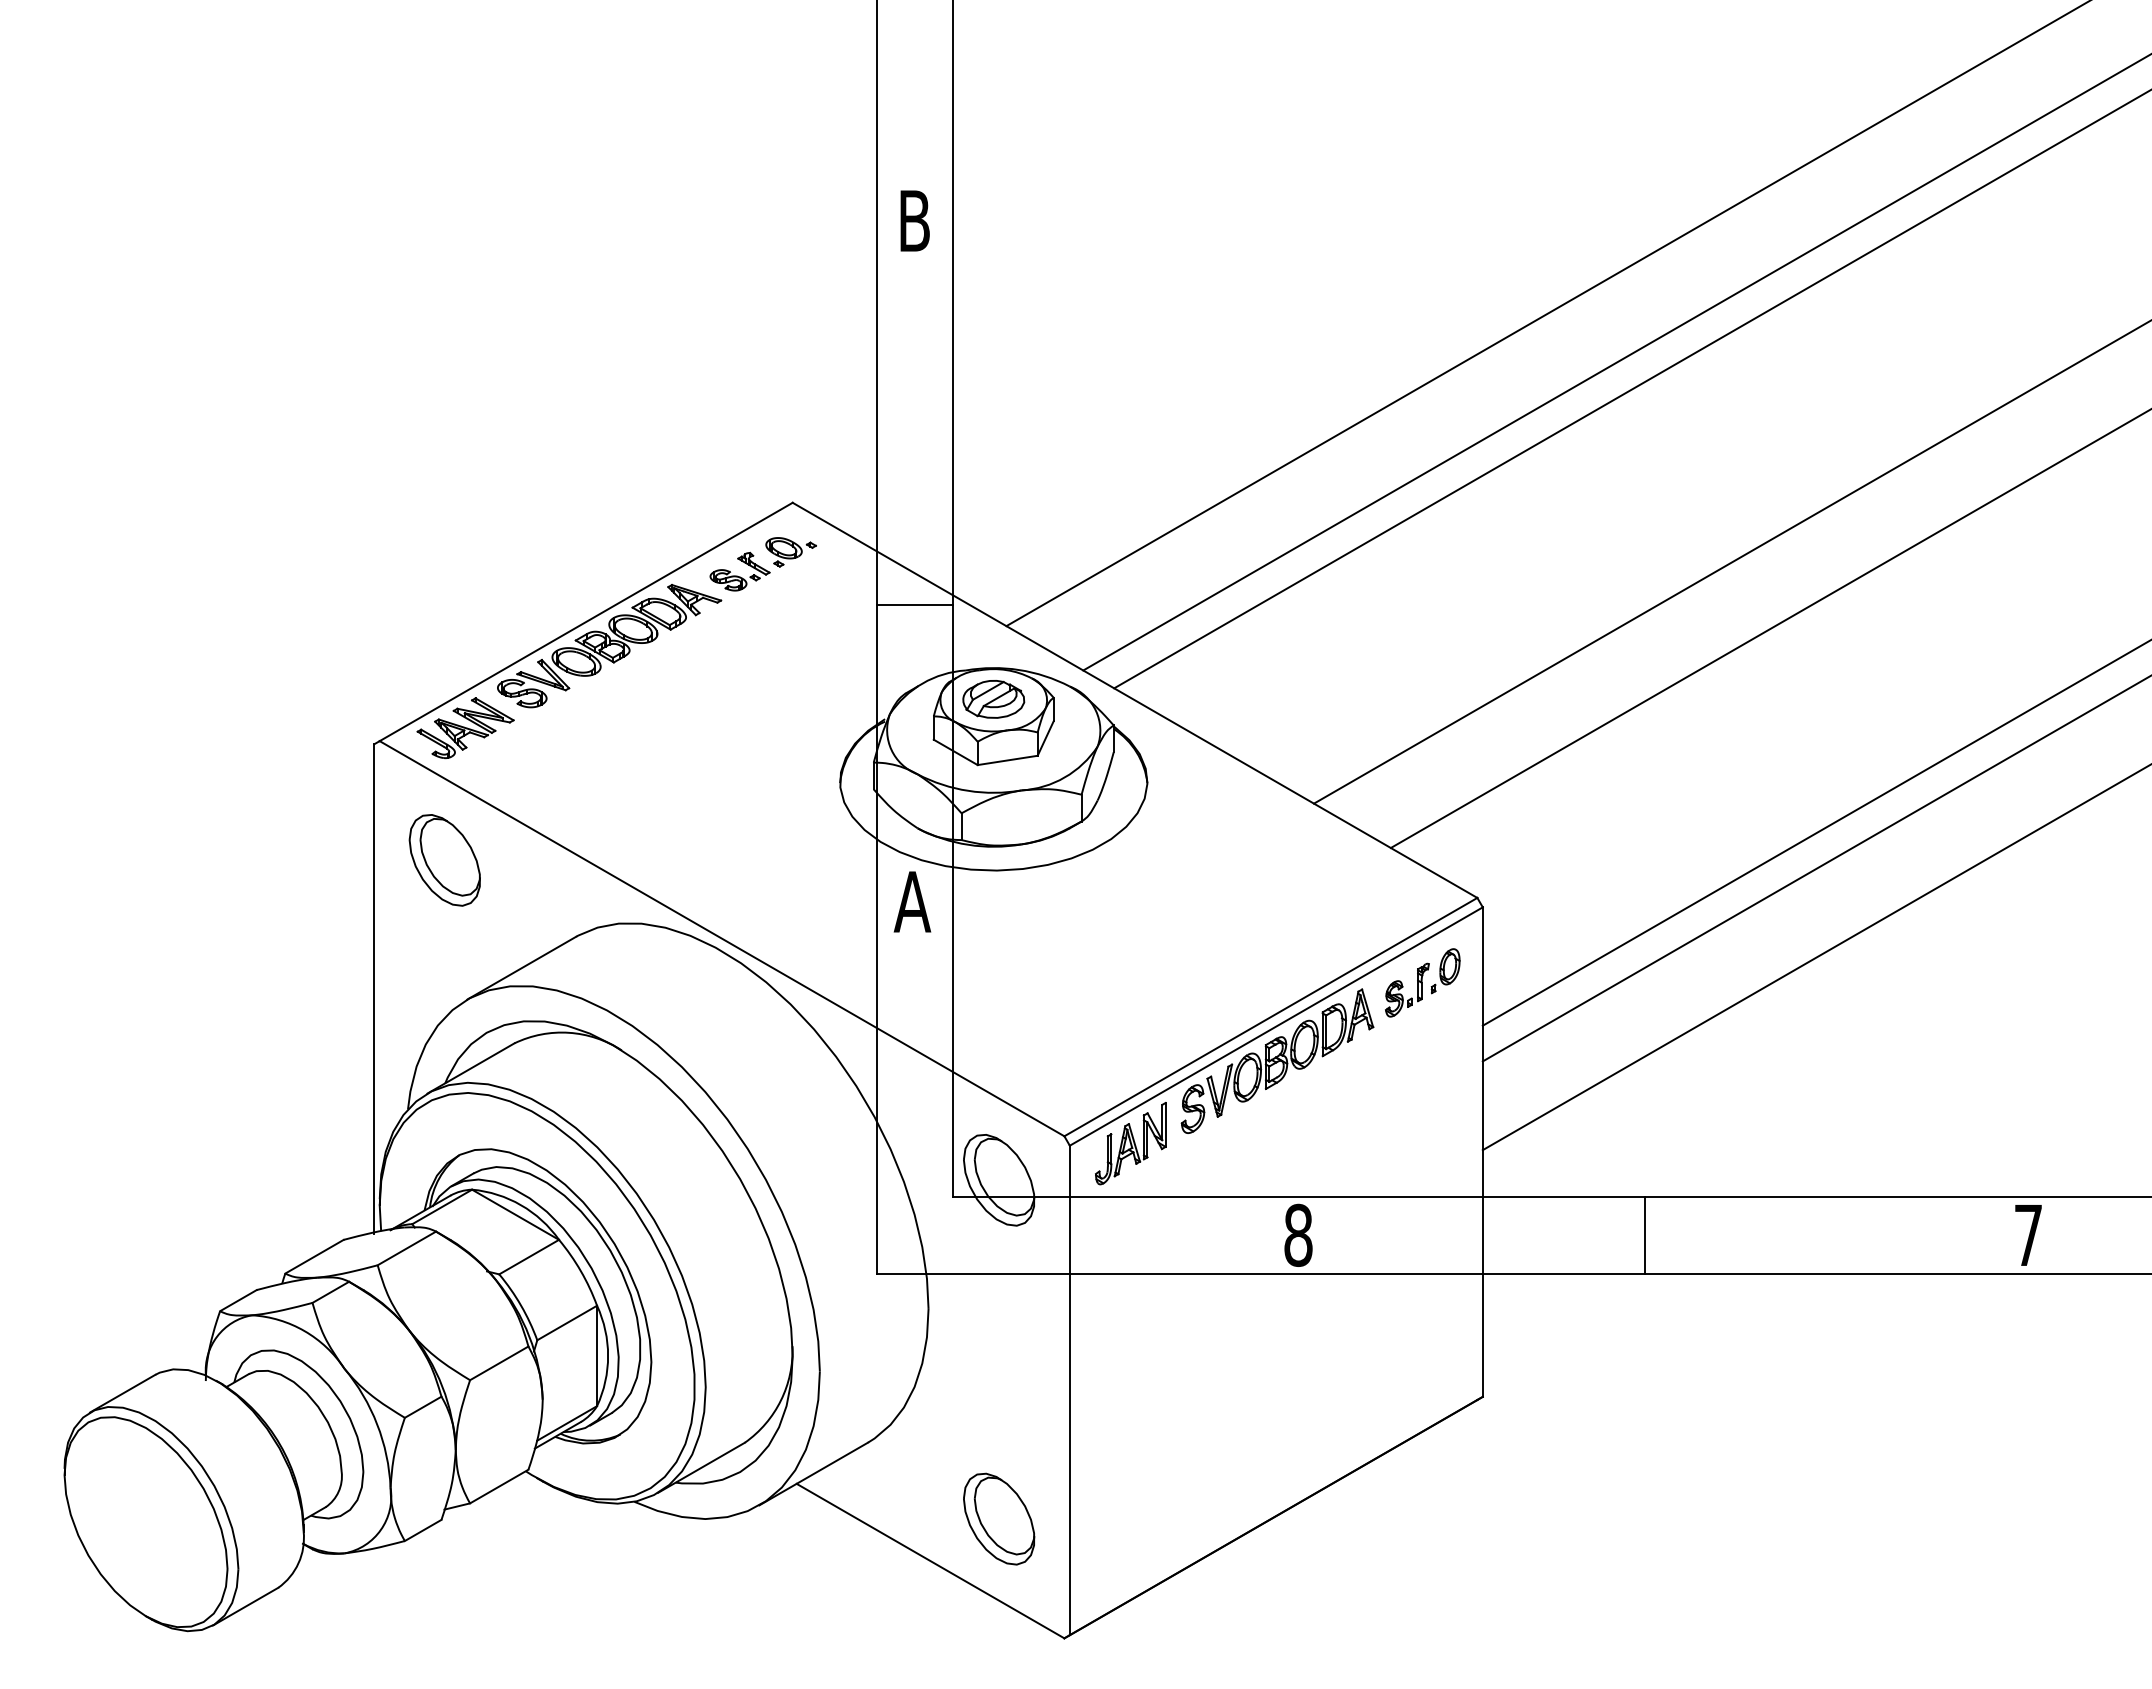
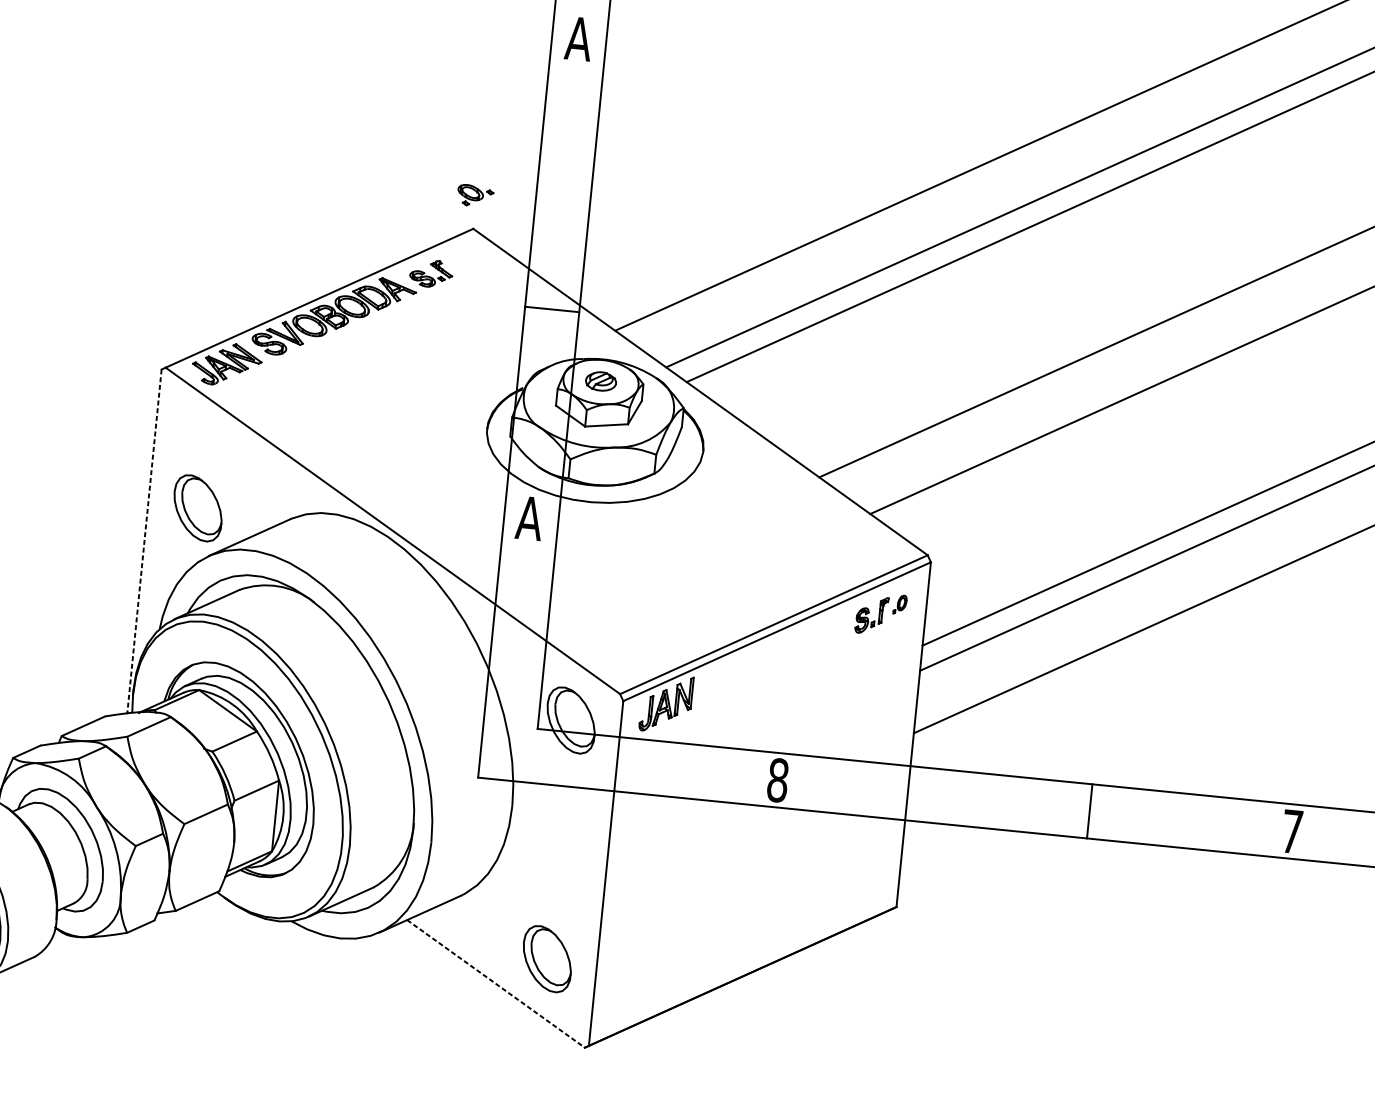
text: (914, 220) -> (578, 38), B -> A
part: (790, 552) -> (475, 196), moved
part: (993, 699) -> (600, 381), size x0.7
part: (444, 860) -> (197, 508), moved
part: (1445, 971) -> (900, 604), size x0.6
line: (374, 989) -> (144, 542), solid -> dashed
part: (1277, 1060) -> (775, 655), removed
line: (1645, 1234) -> (1090, 810), moved
line: (930, 1561) -> (495, 984), solid -> dashed

